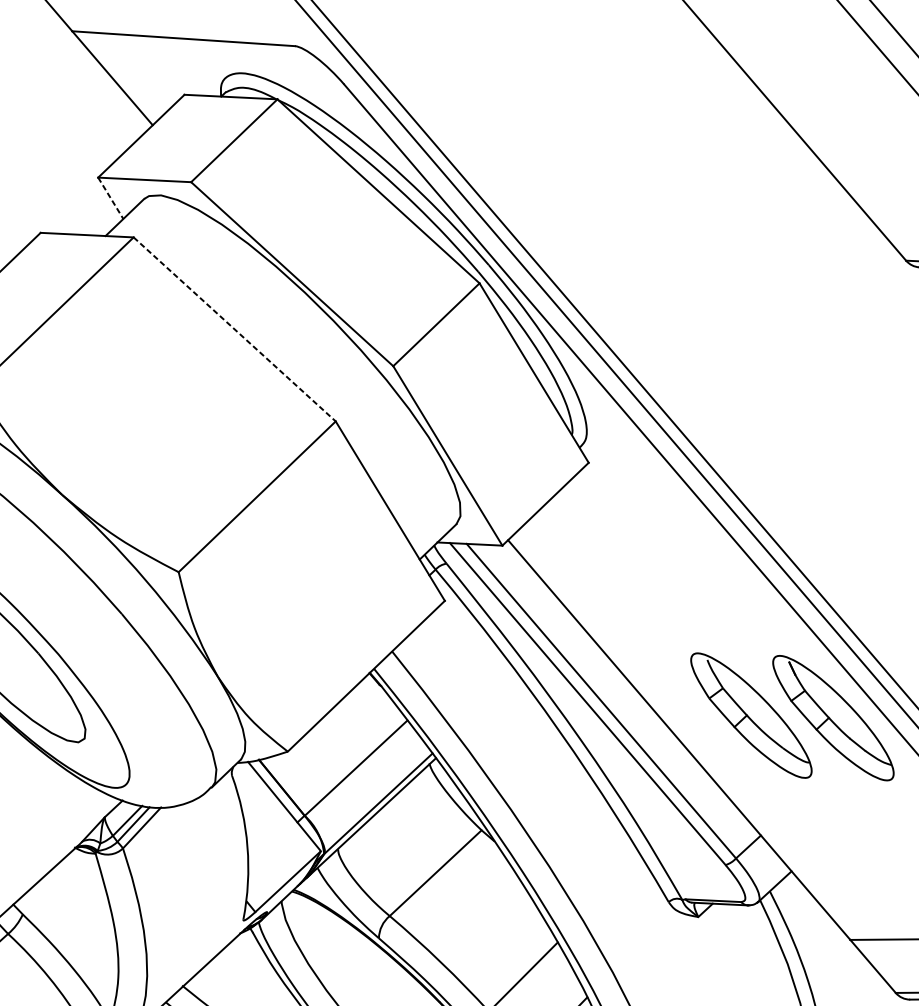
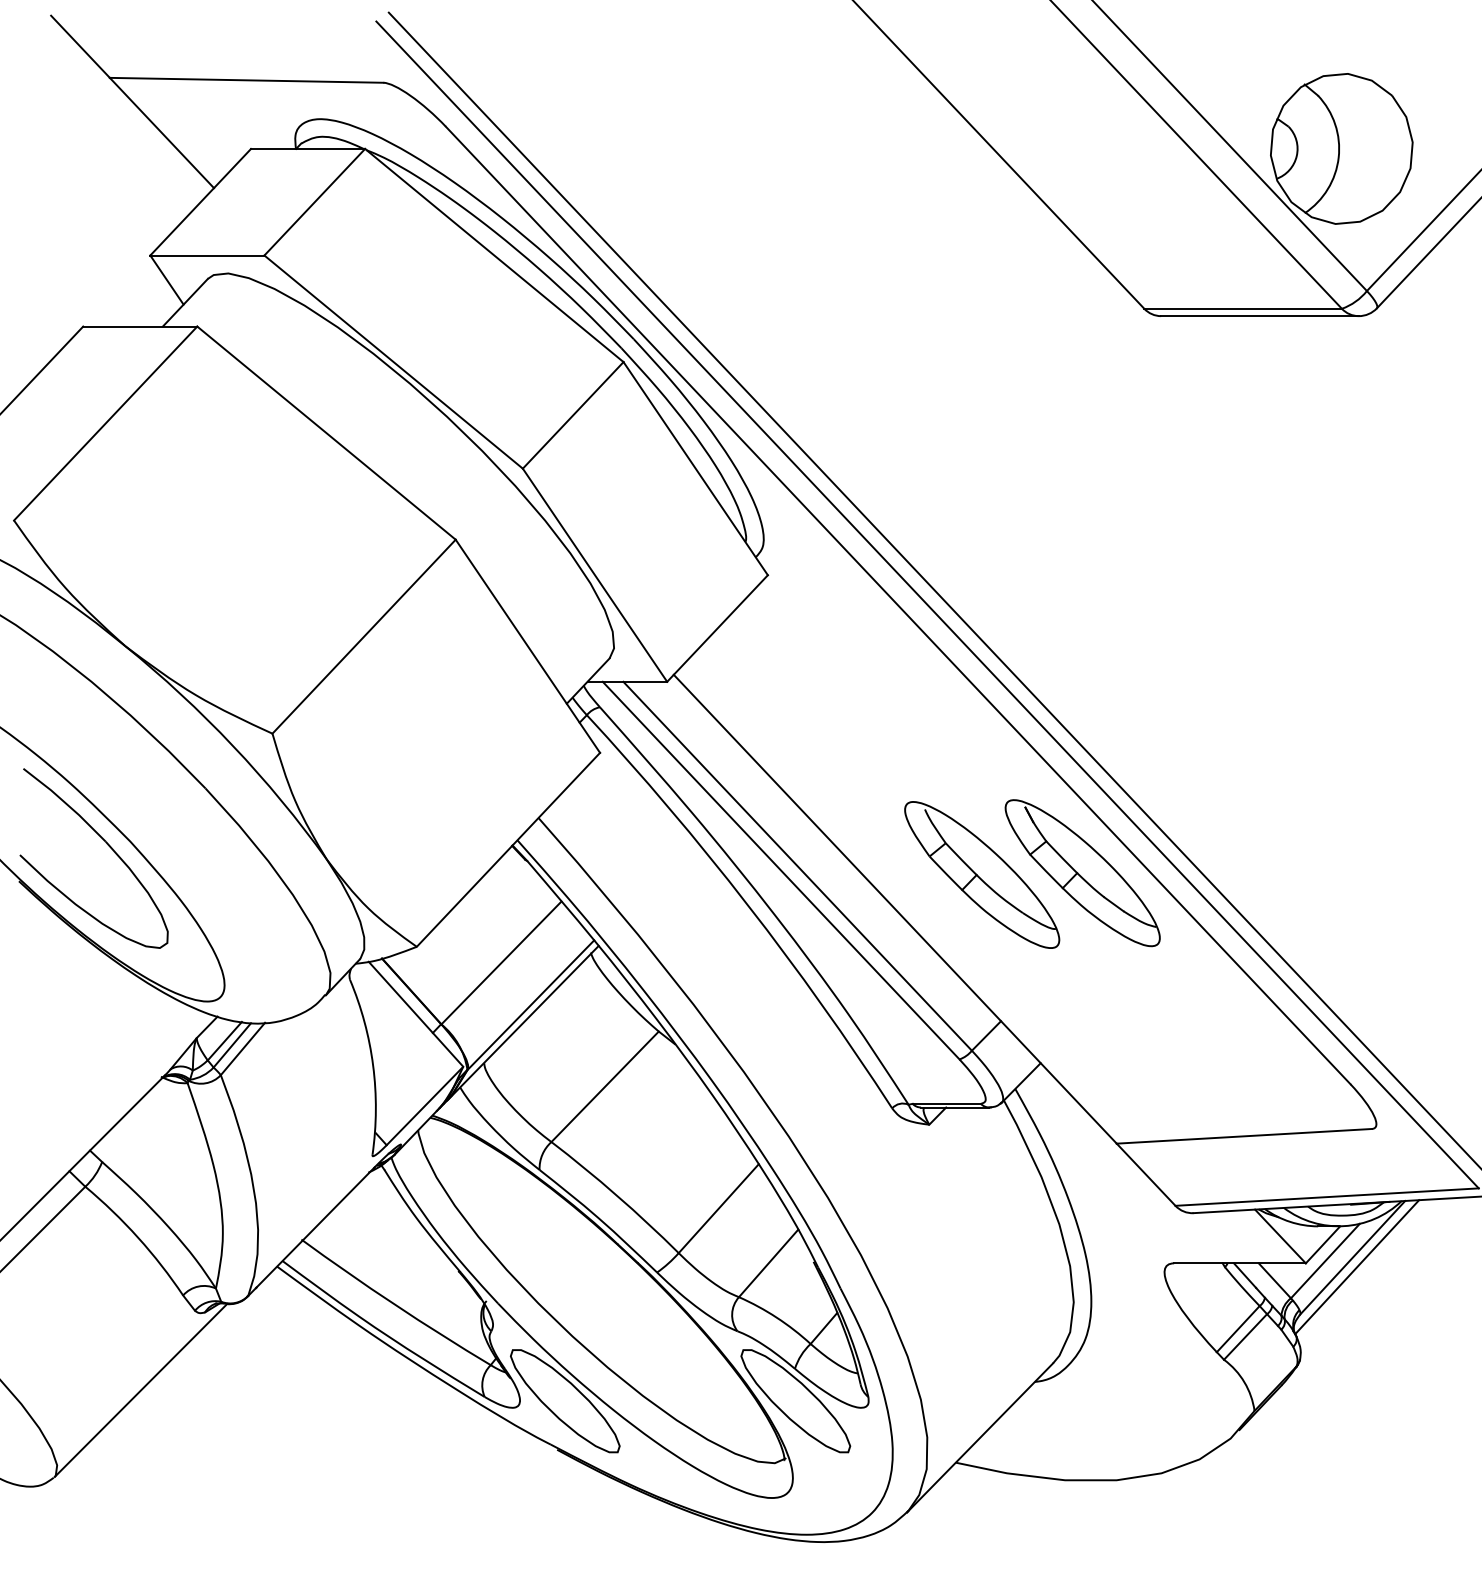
line: (110, 198) -> (166, 280), dashed -> solid
line: (234, 329) -> (326, 433), dashed -> solid

